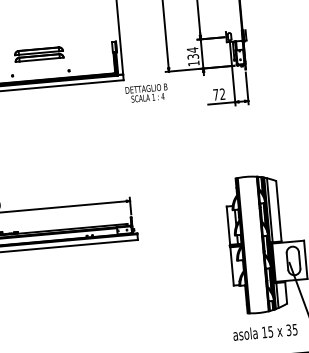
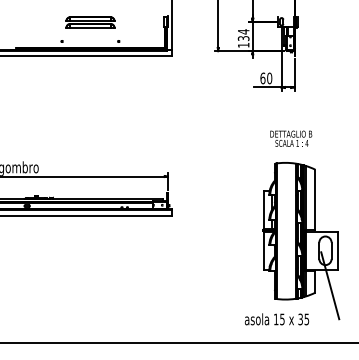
text: (147, 92) -> (291, 138), moved
text: (219, 94) -> (266, 78), 72 -> 60
text: (264, 332) -> (276, 319), moved

